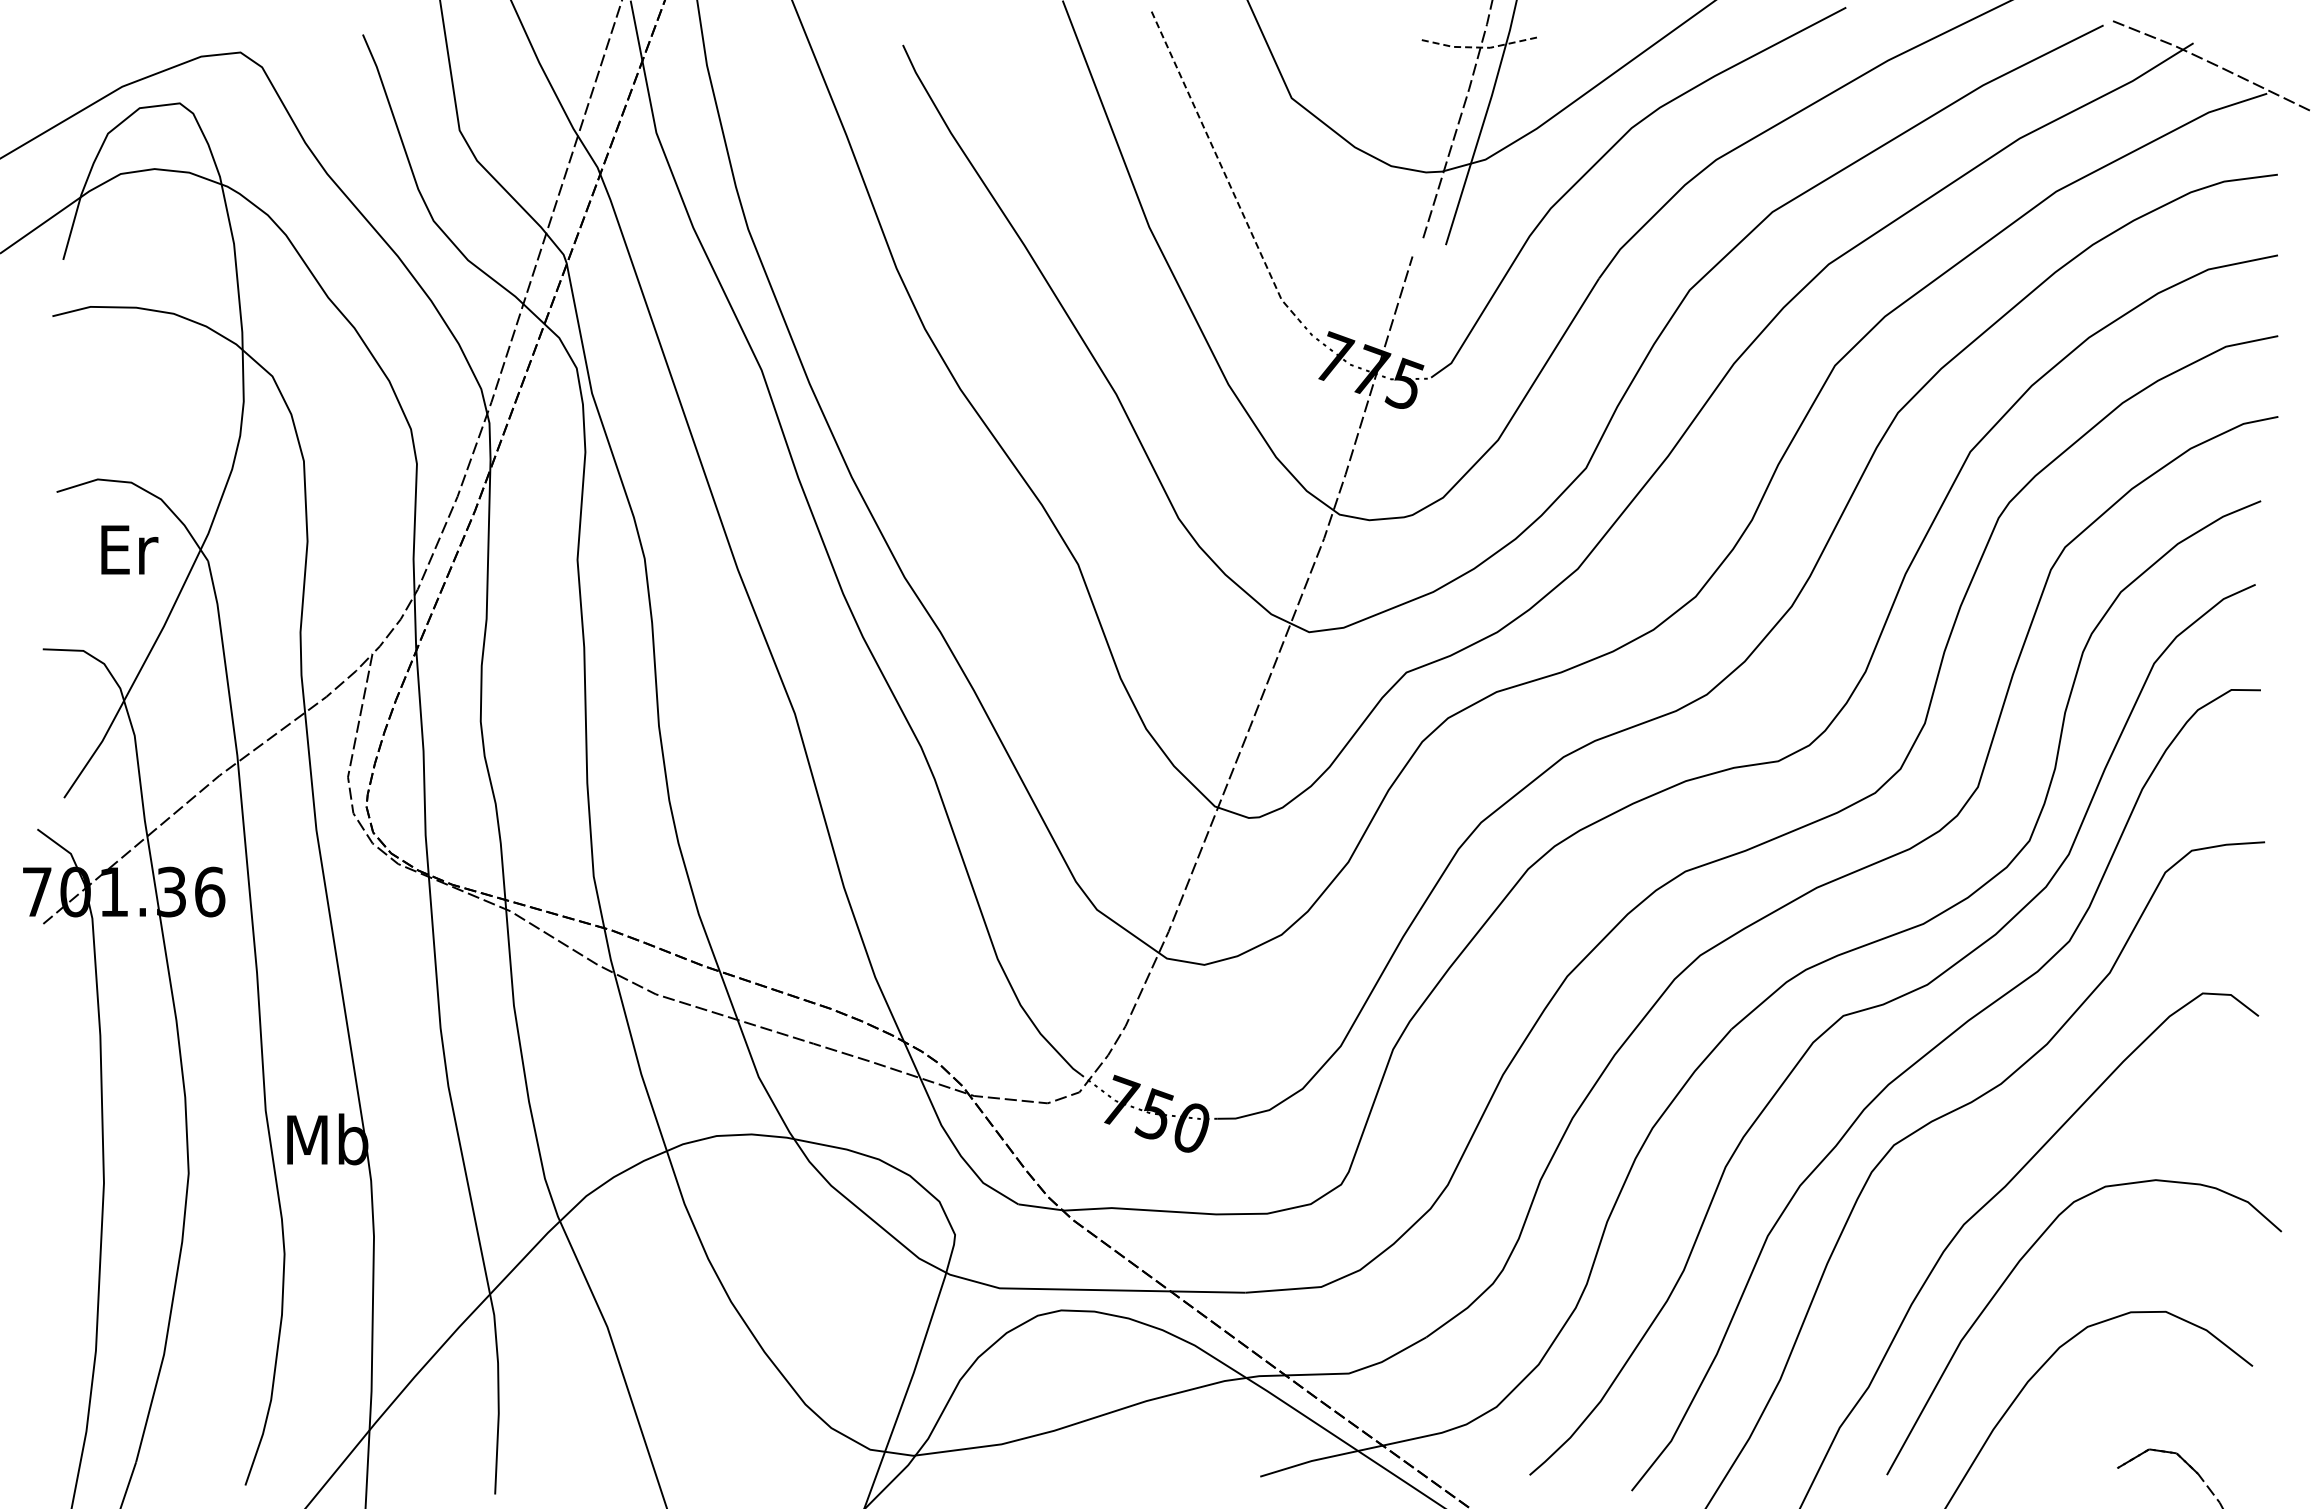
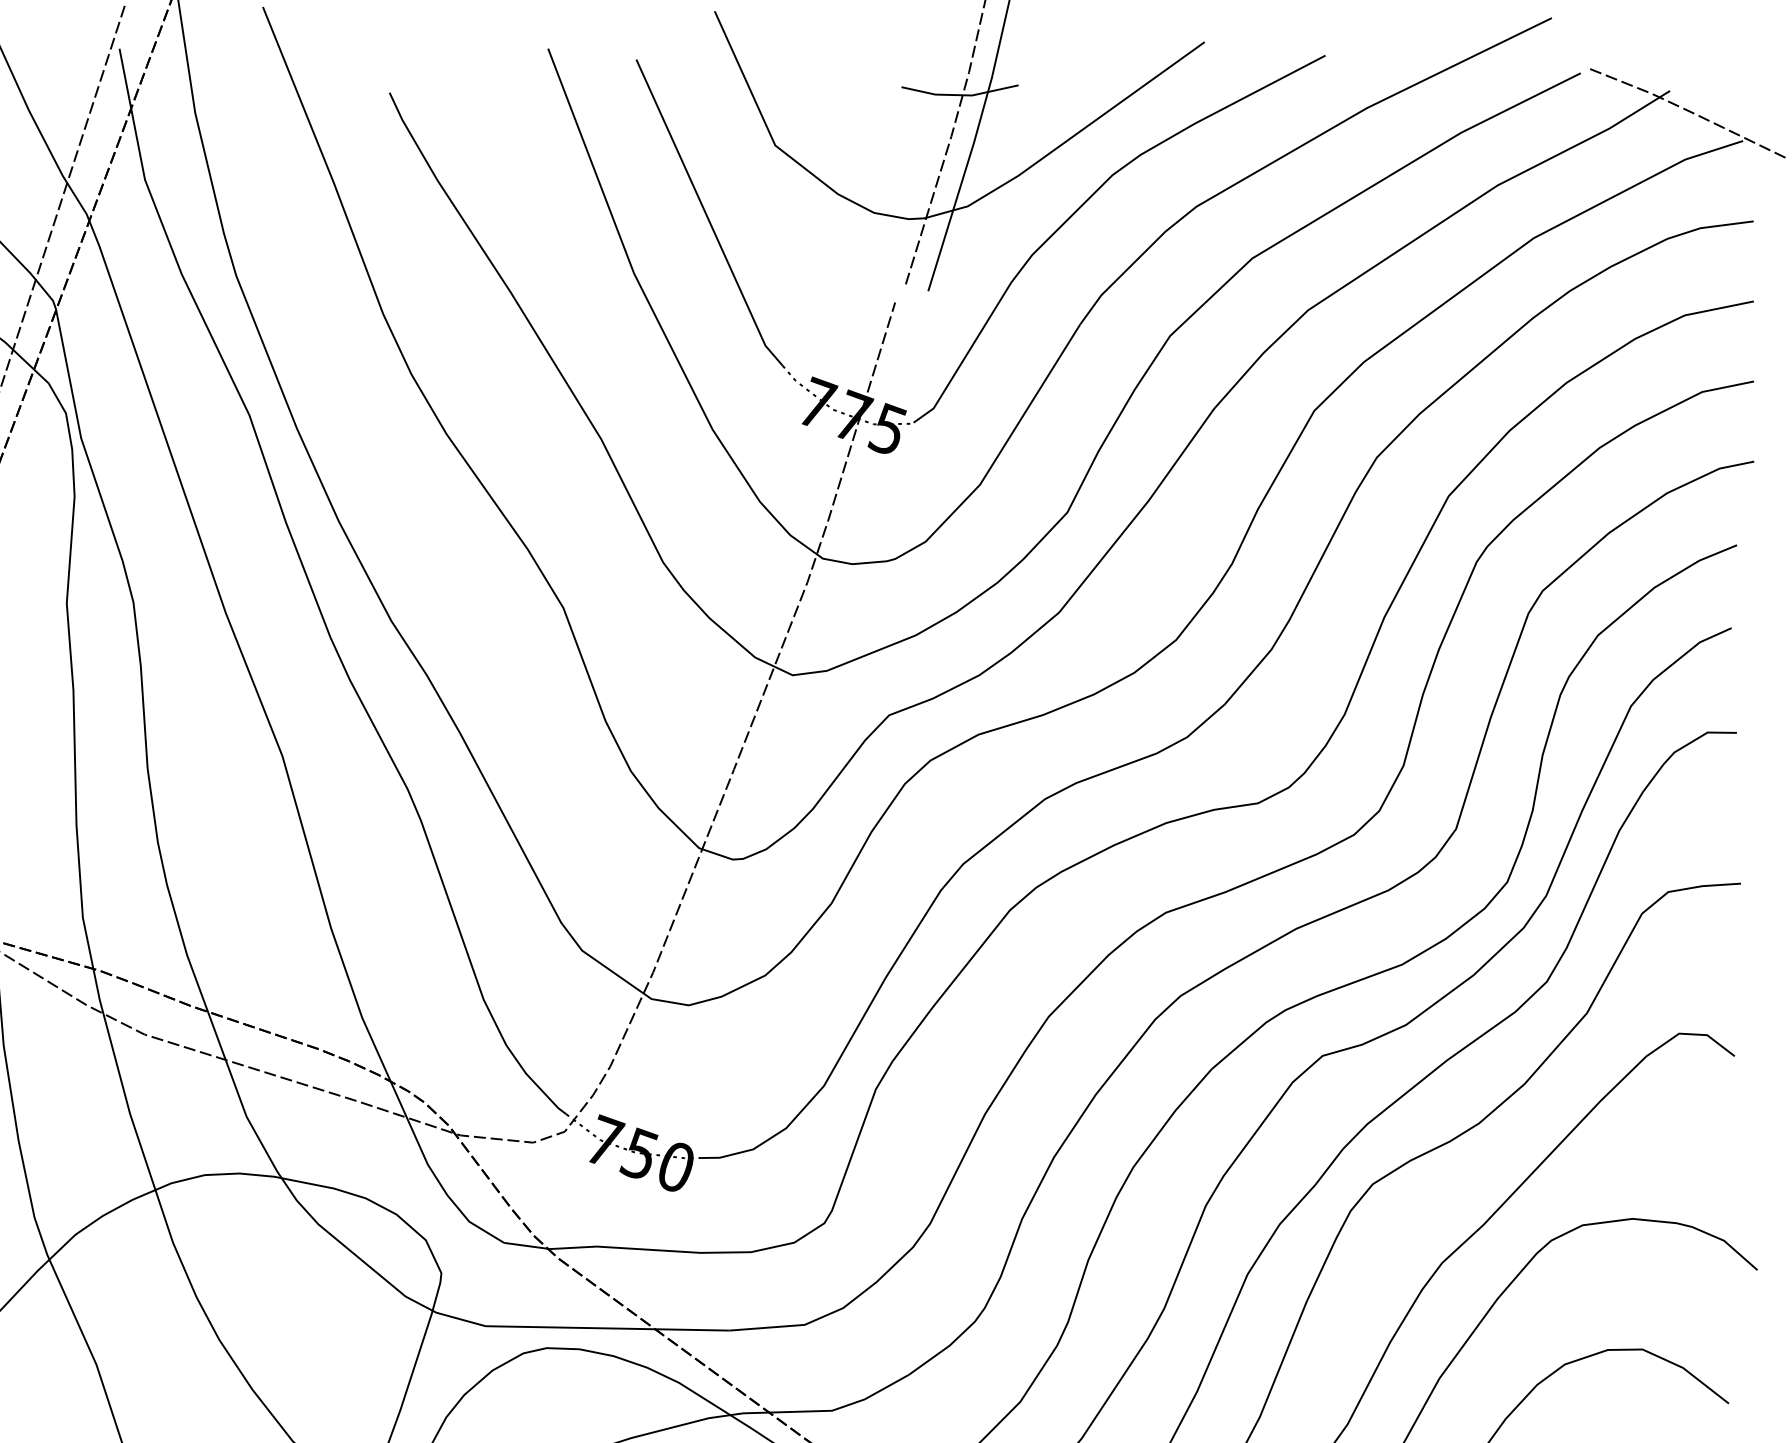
line: (1477, 47) -> (959, 95), dashed -> solid
line: (1222, 169) -> (706, 216), dashed -> solid

